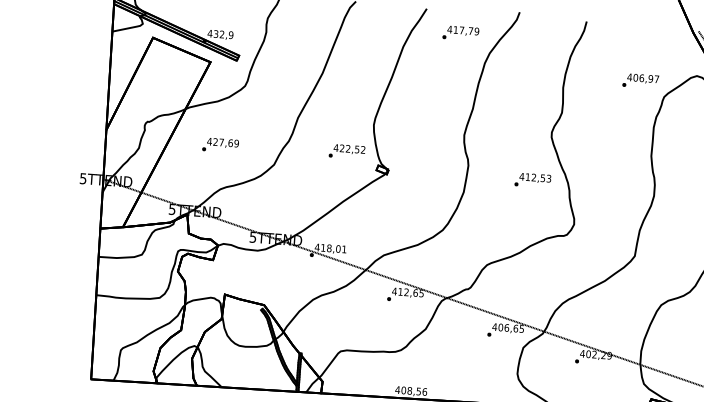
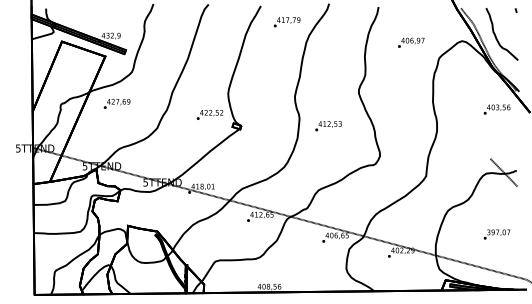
text: (641, 80) -> (411, 42), moved
text: (219, 144) -> (116, 103), moved
text: (532, 180) -> (328, 126), moved

